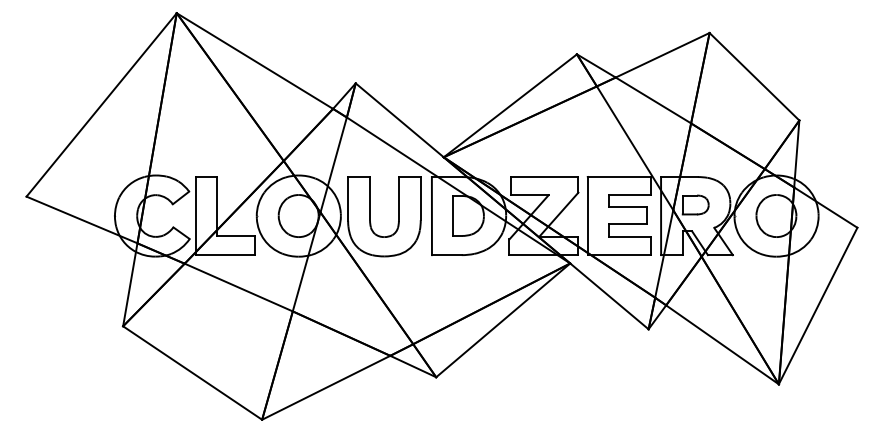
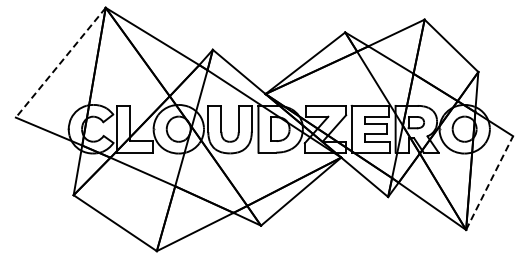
line: (101, 104) -> (60, 62), solid -> dashed
line: (817, 305) -> (489, 182), solid -> dashed

